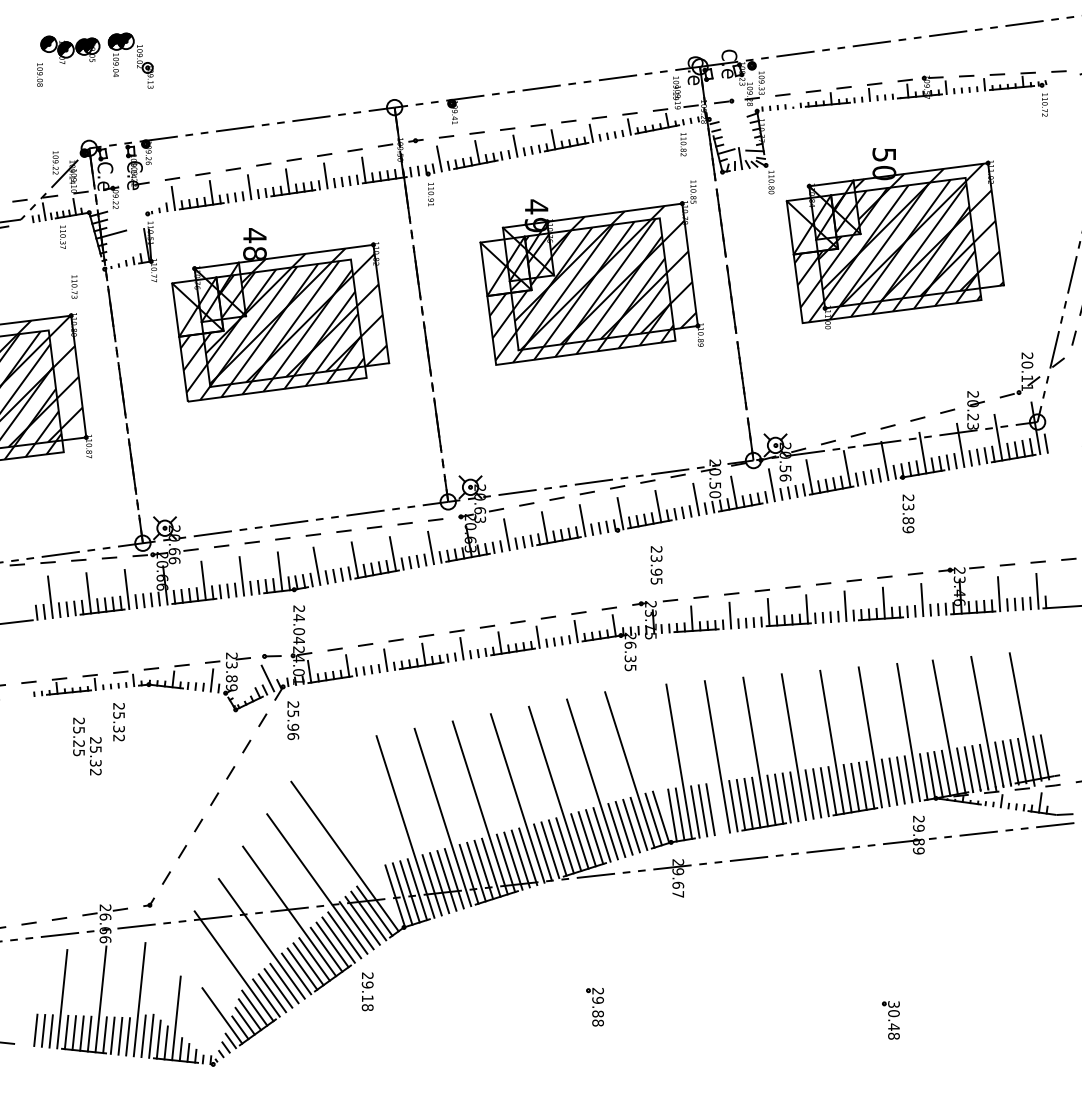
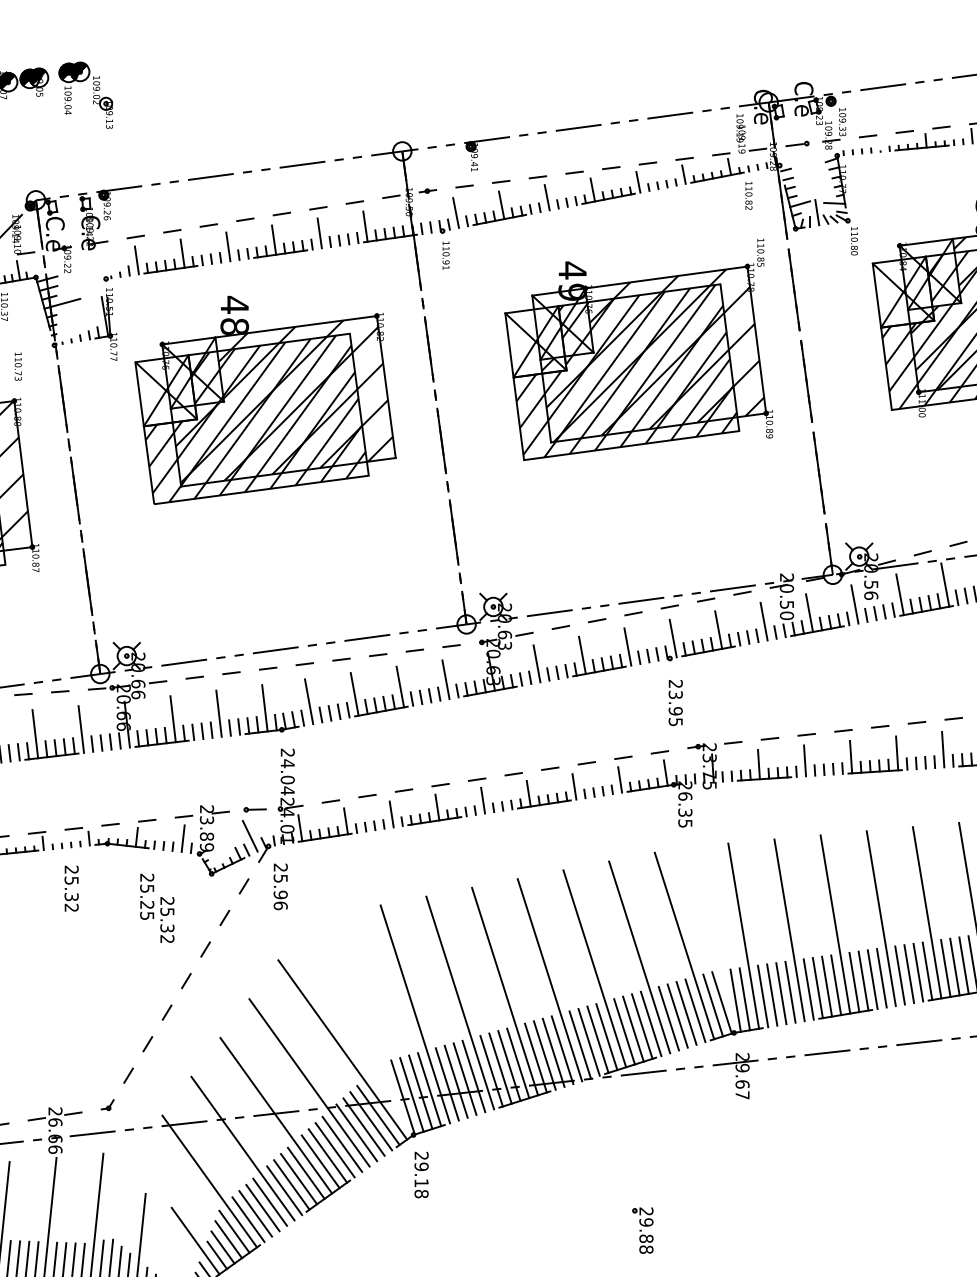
text: (656, 565) -> (675, 703), moved
text: (87, 746) -> (157, 908), moved
line: (718, 808) -> (790, 992), added
text: (367, 991) -> (421, 1174), moved

